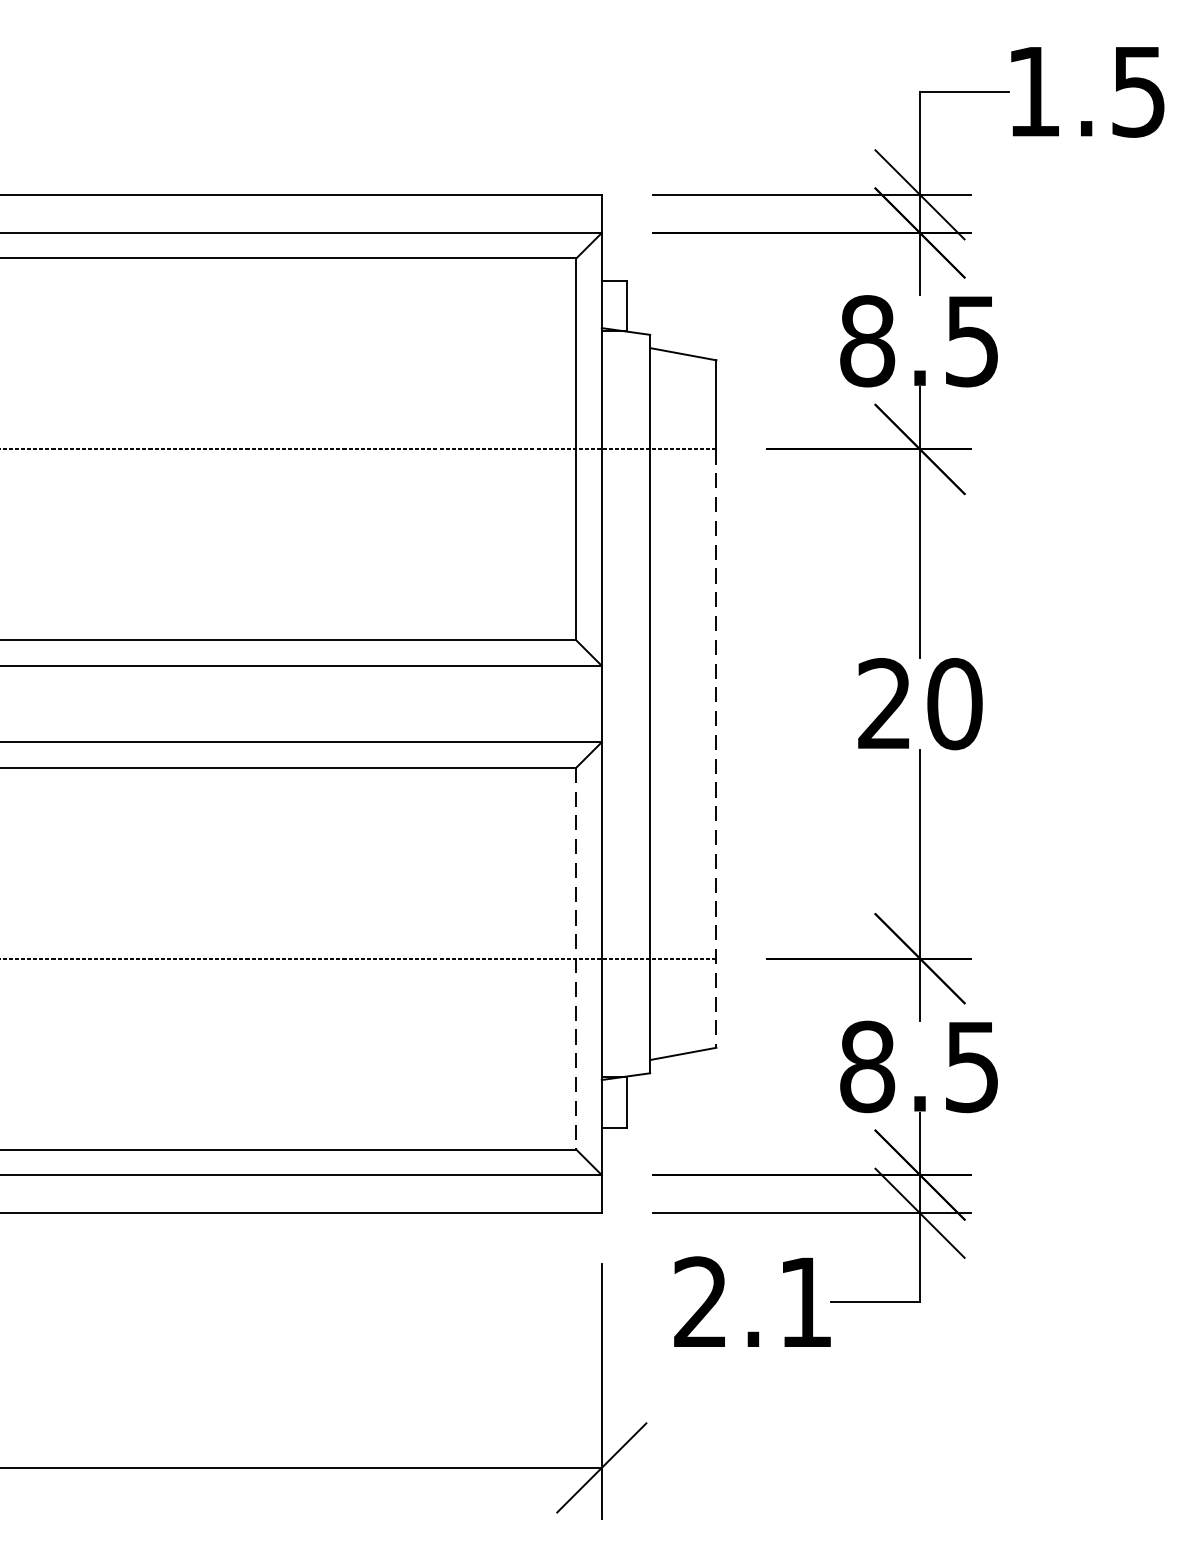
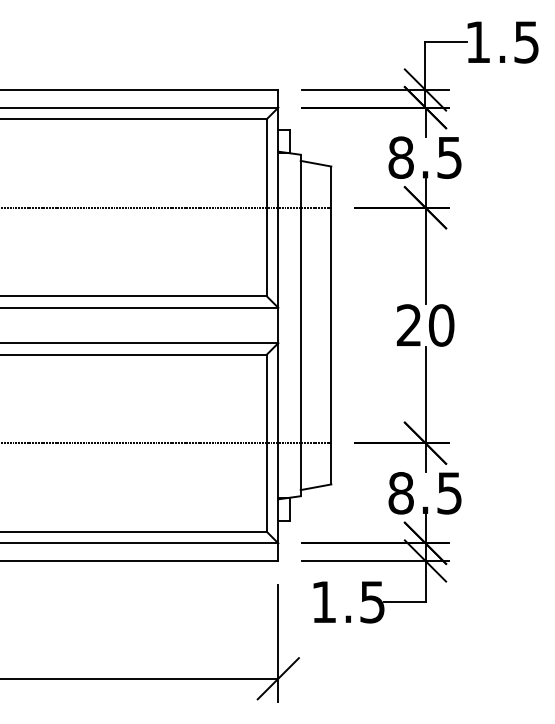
line: (716, 749) -> (331, 346), dashed -> solid
line: (576, 959) -> (266, 443), dashed -> solid
text: (751, 1300) -> (347, 601), 2.1 -> 1.5

